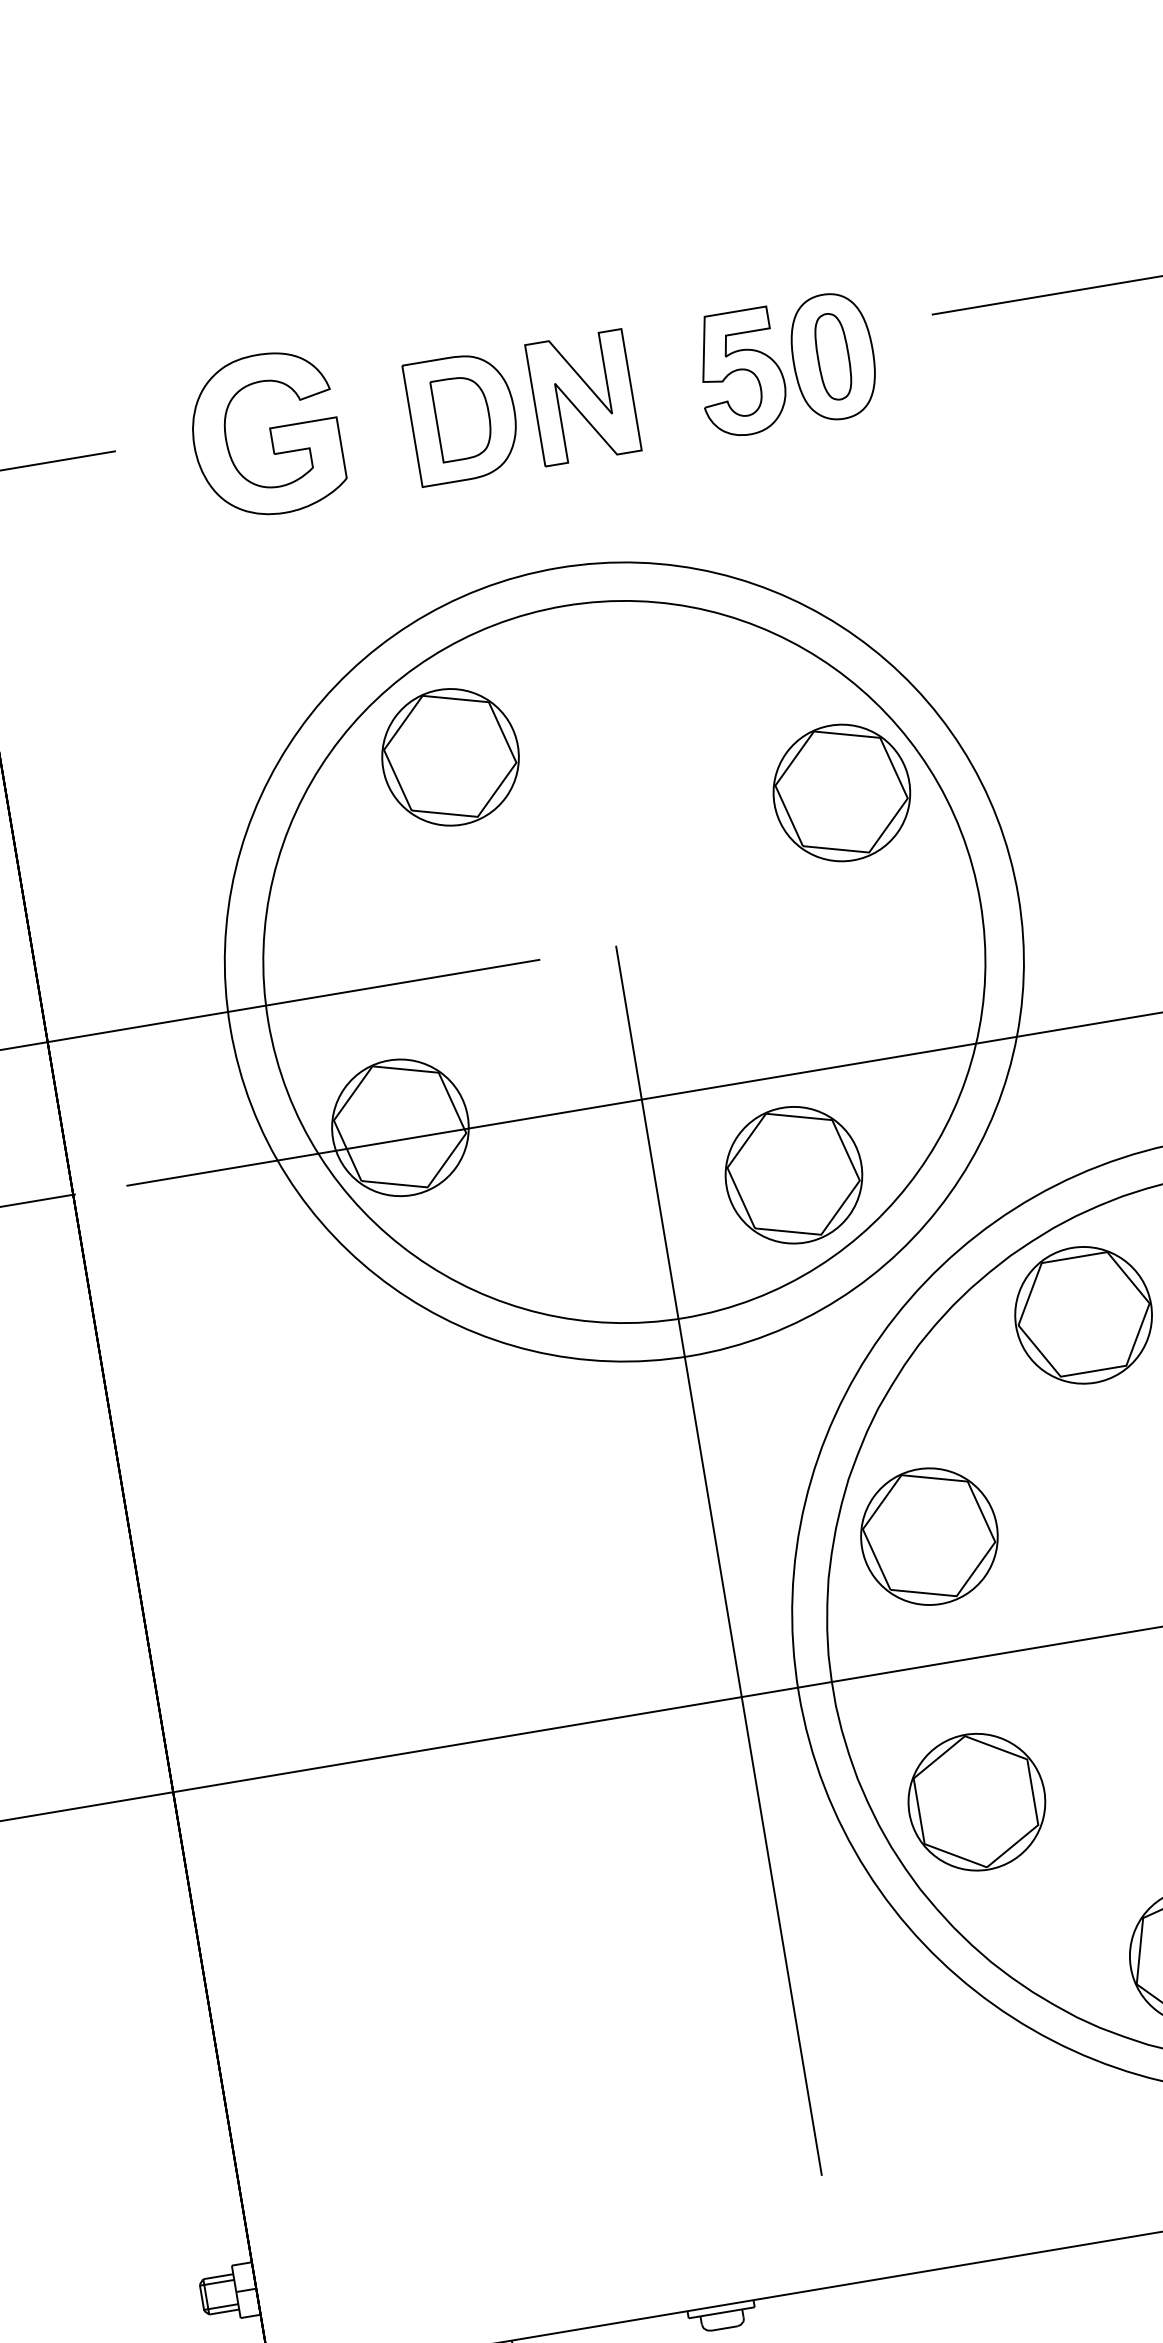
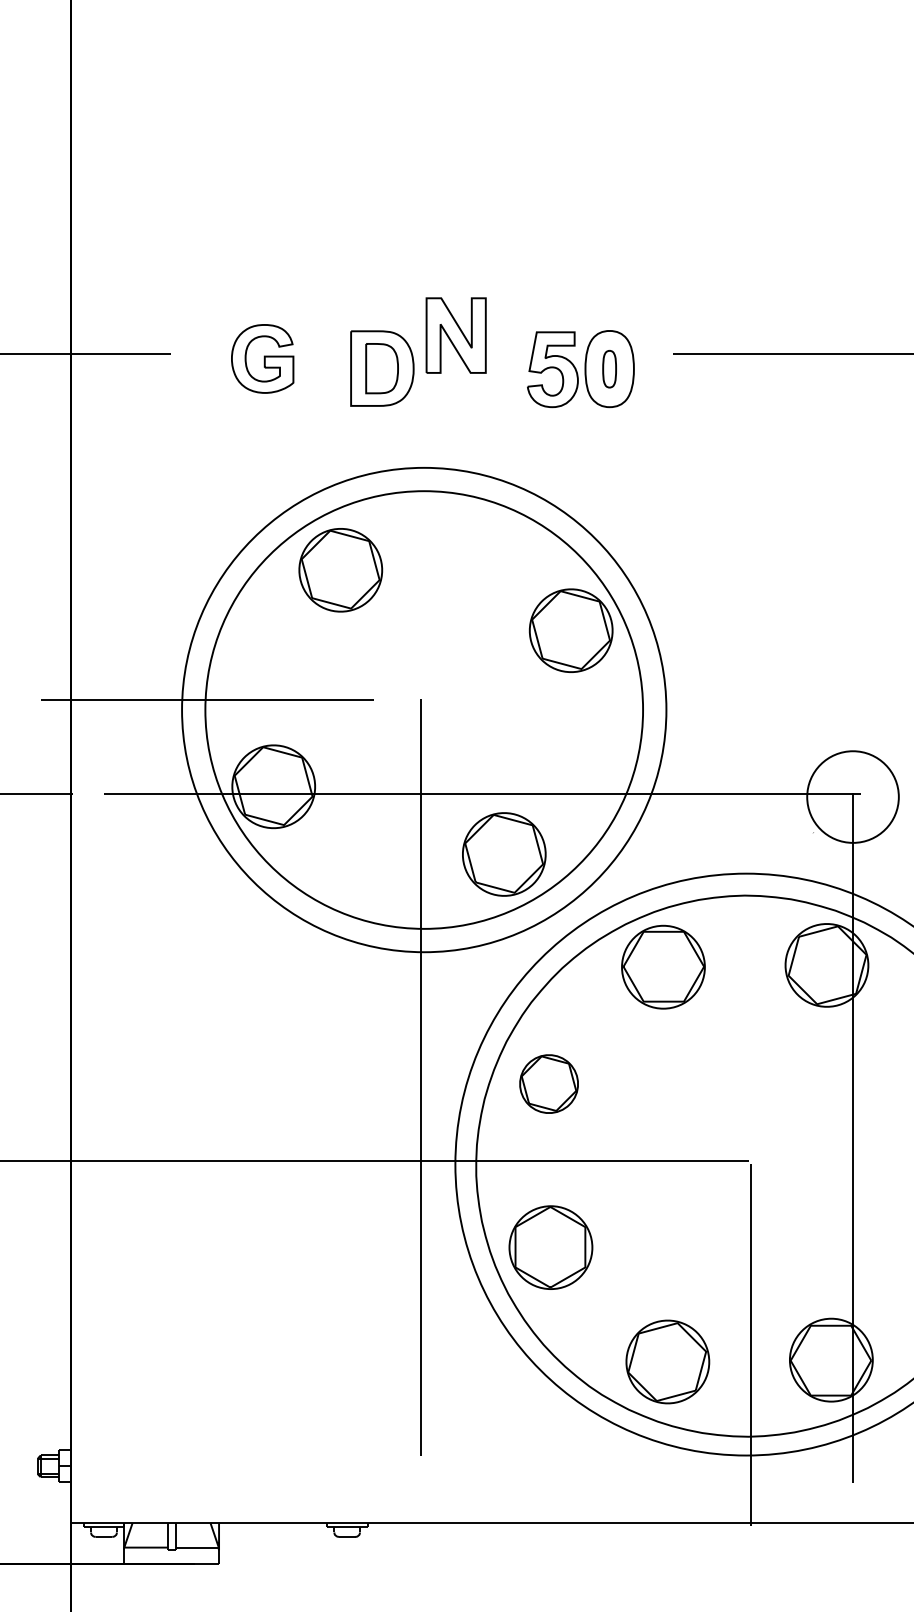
part: (833, 357) -> (609, 369), size x0.7
part: (582, 397) -> (455, 335), moved
part: (265, 434) -> (262, 358), size x0.7
part: (928, 1535) -> (548, 1083), size x0.7

